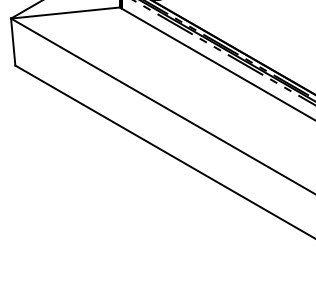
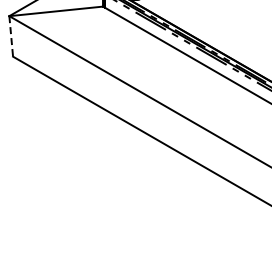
line: (13, 42) -> (11, 36), solid -> dashed

